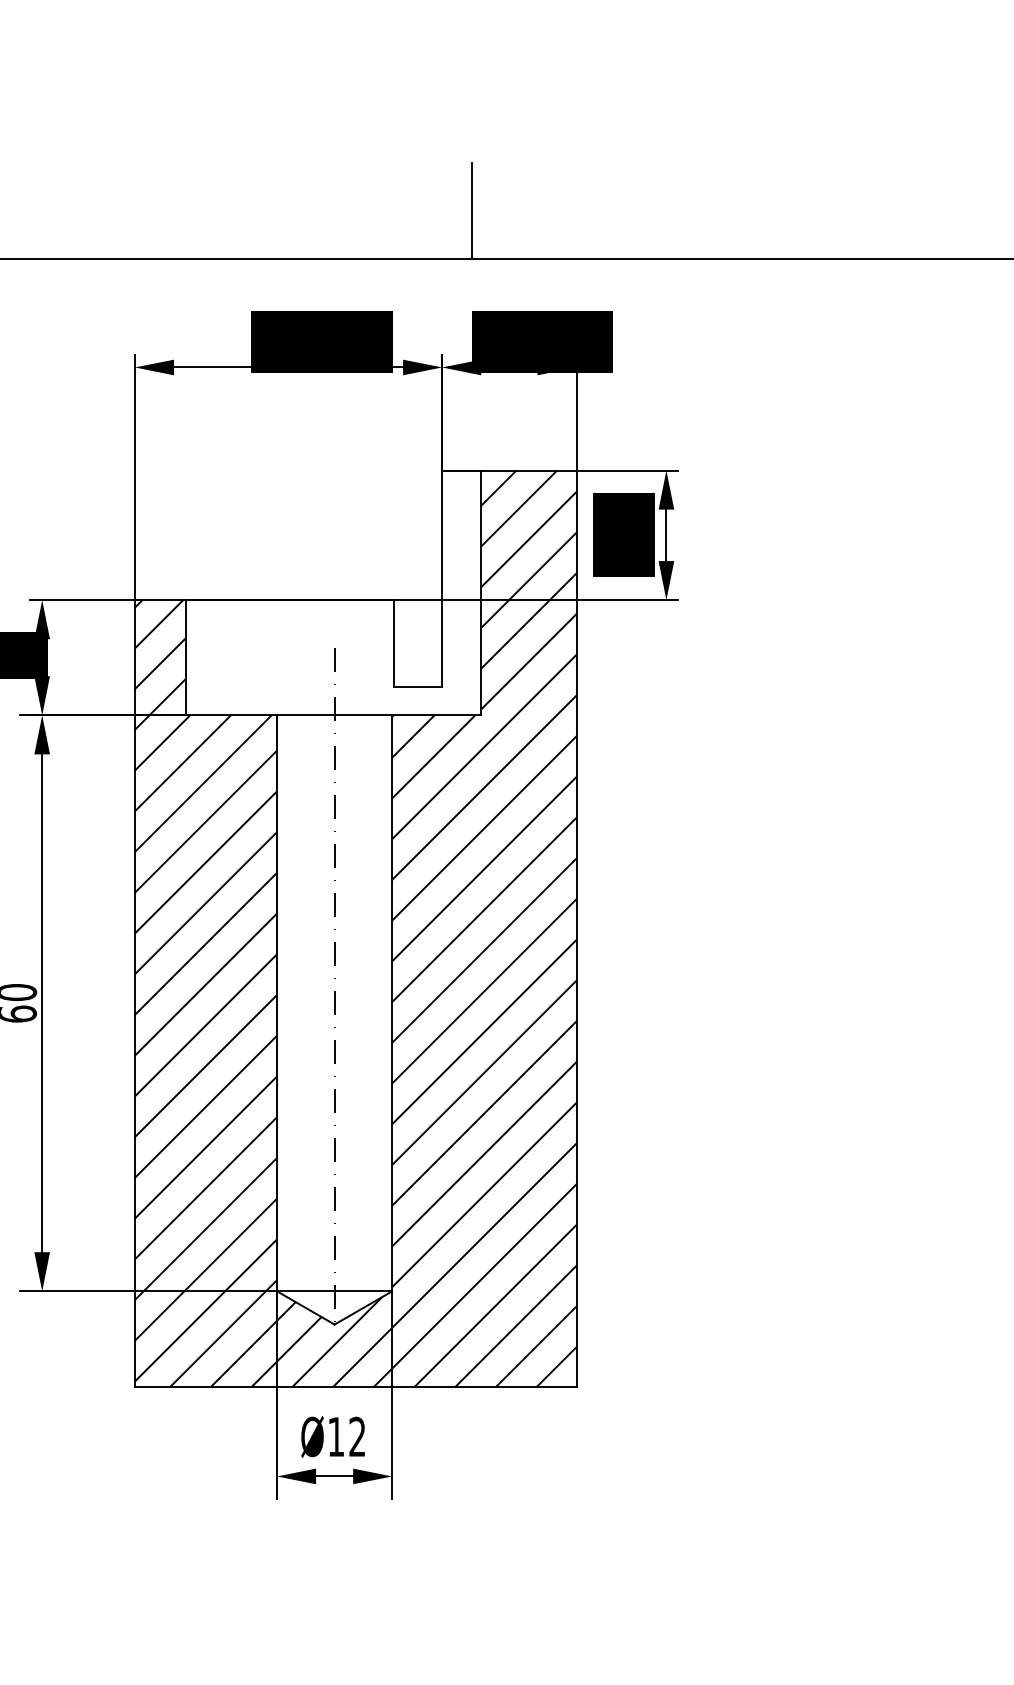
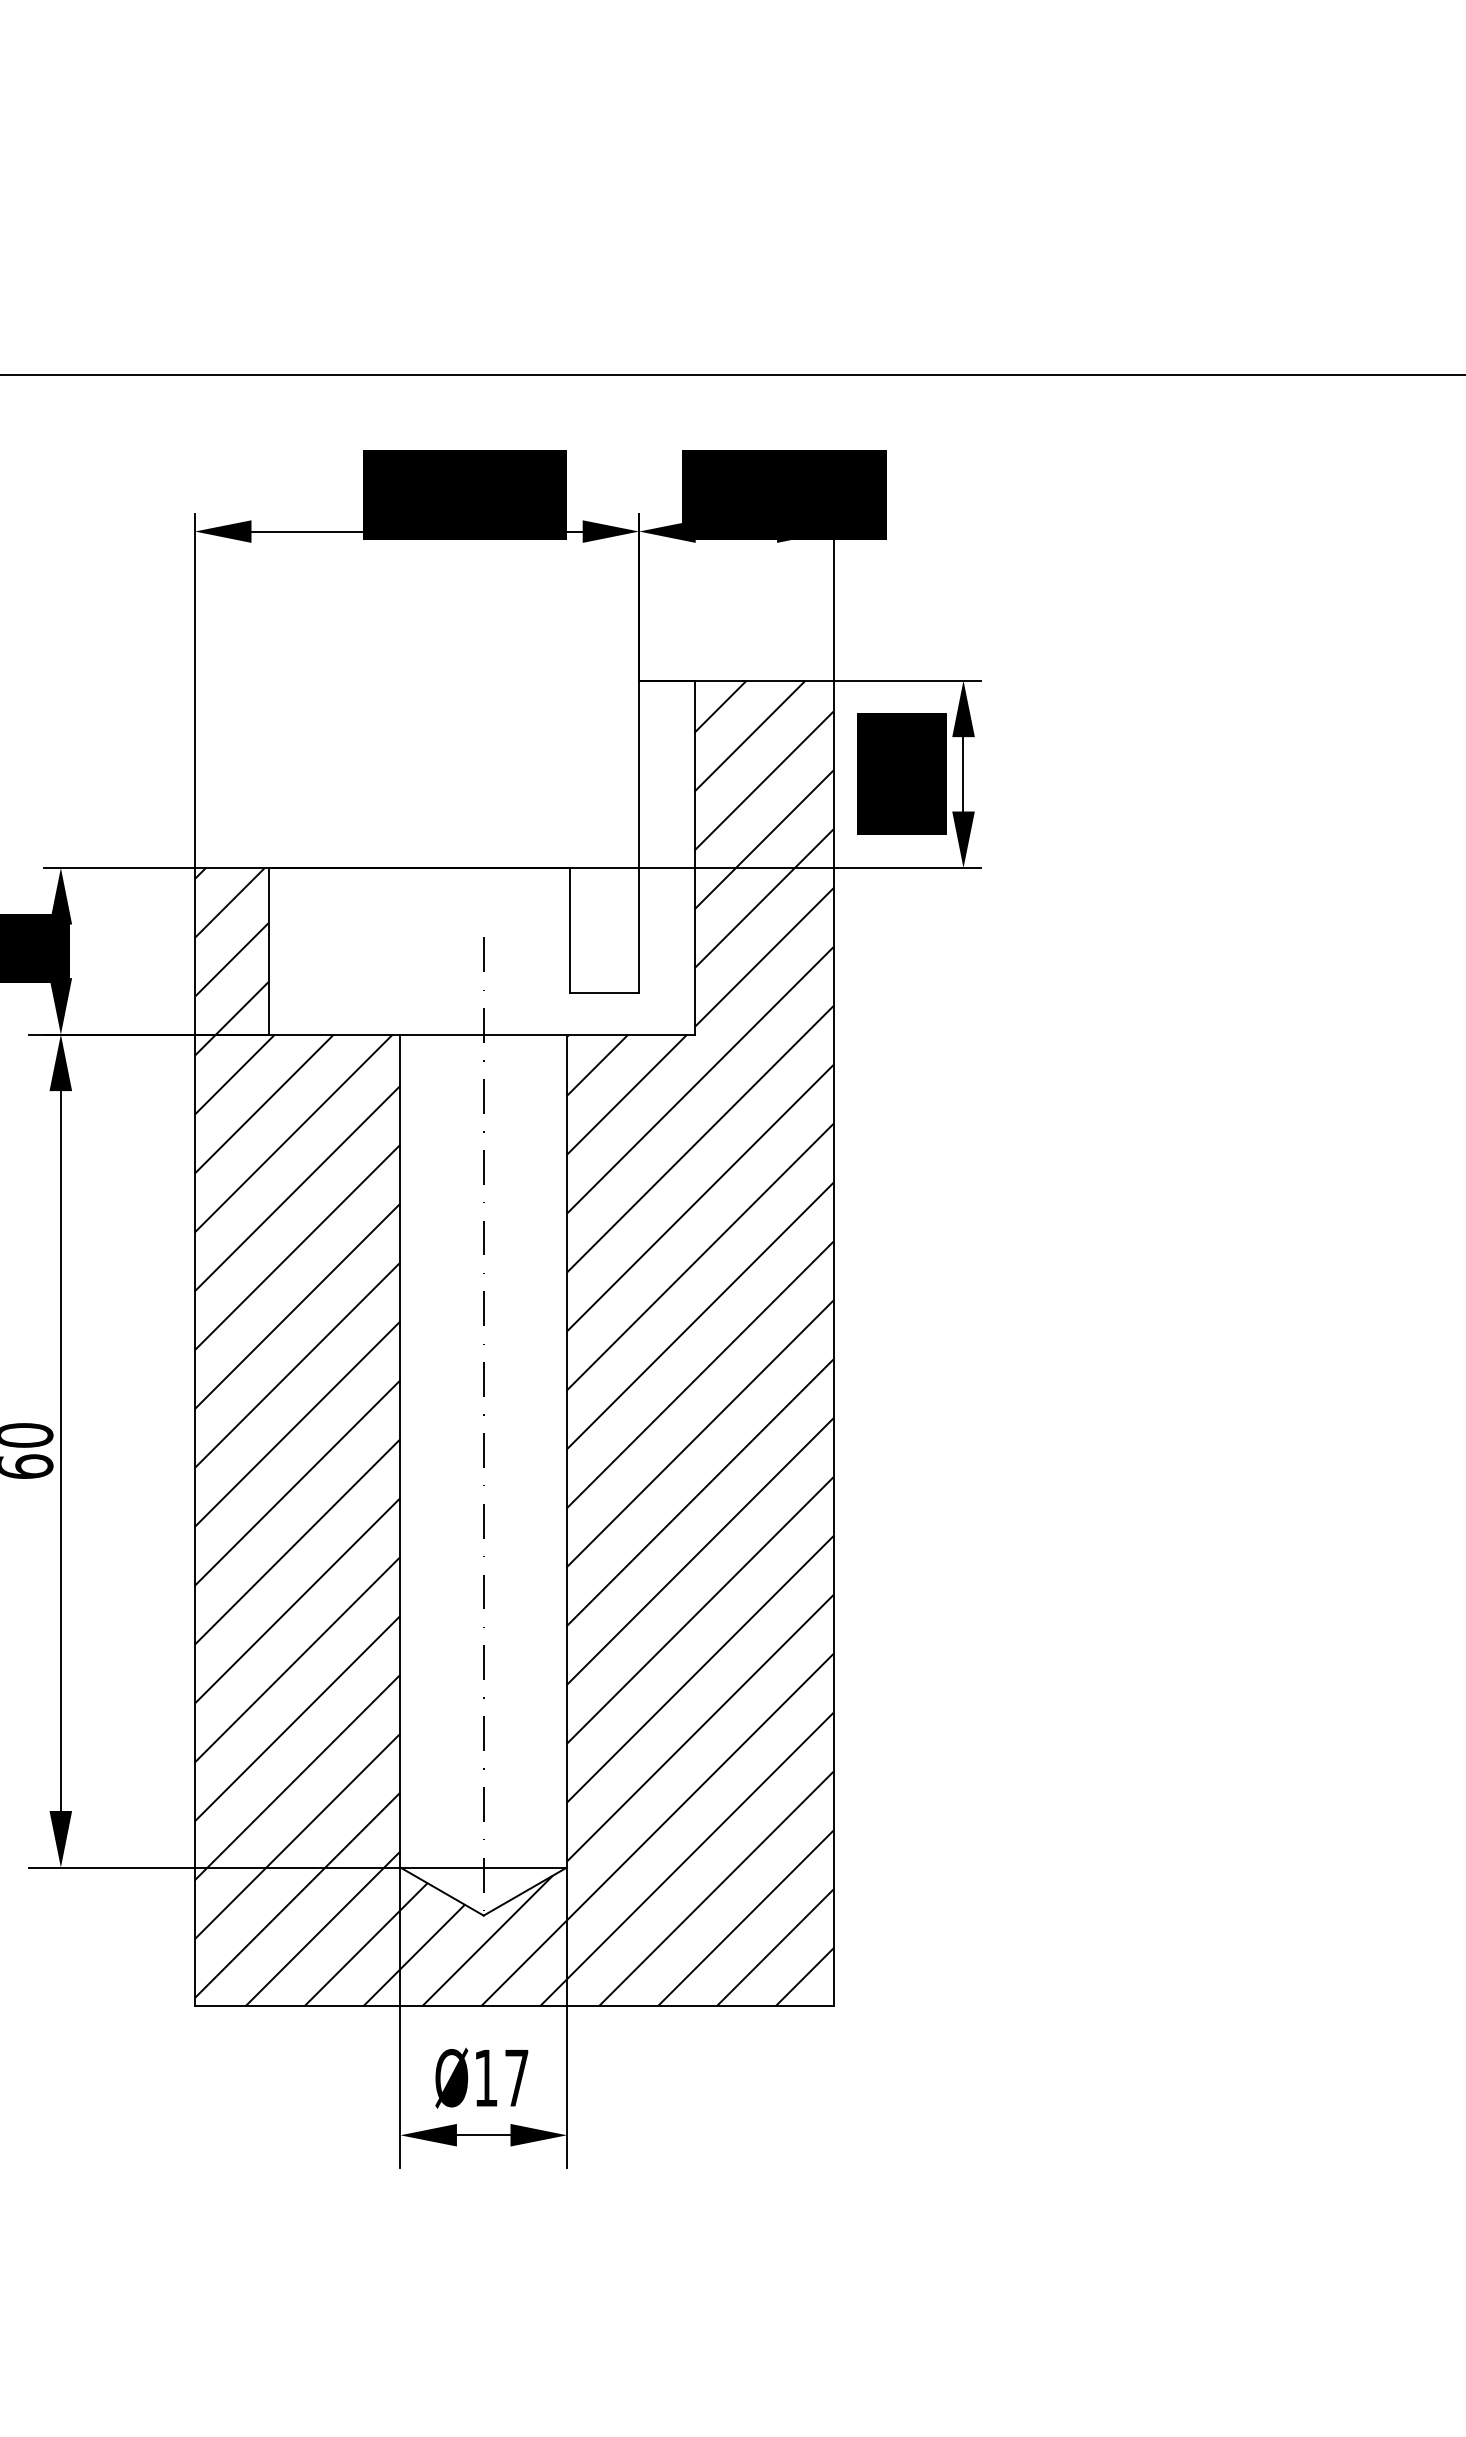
line: (471, 211) -> (681, 306), removed
text: (357, 1436) -> (516, 2077), Ø12 -> Ø17

